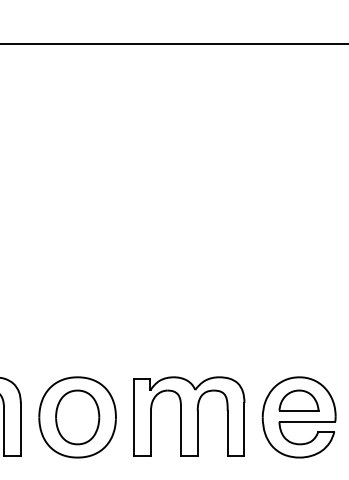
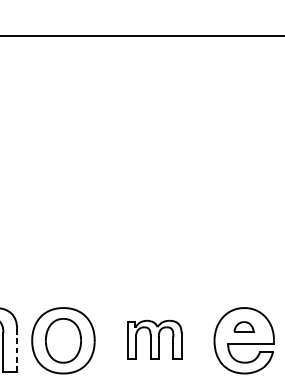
part: (298, 400) -> (243, 326), size x0.6
part: (189, 416) -> (154, 340), size x0.6
line: (20, 429) -> (16, 350), solid -> dashed

